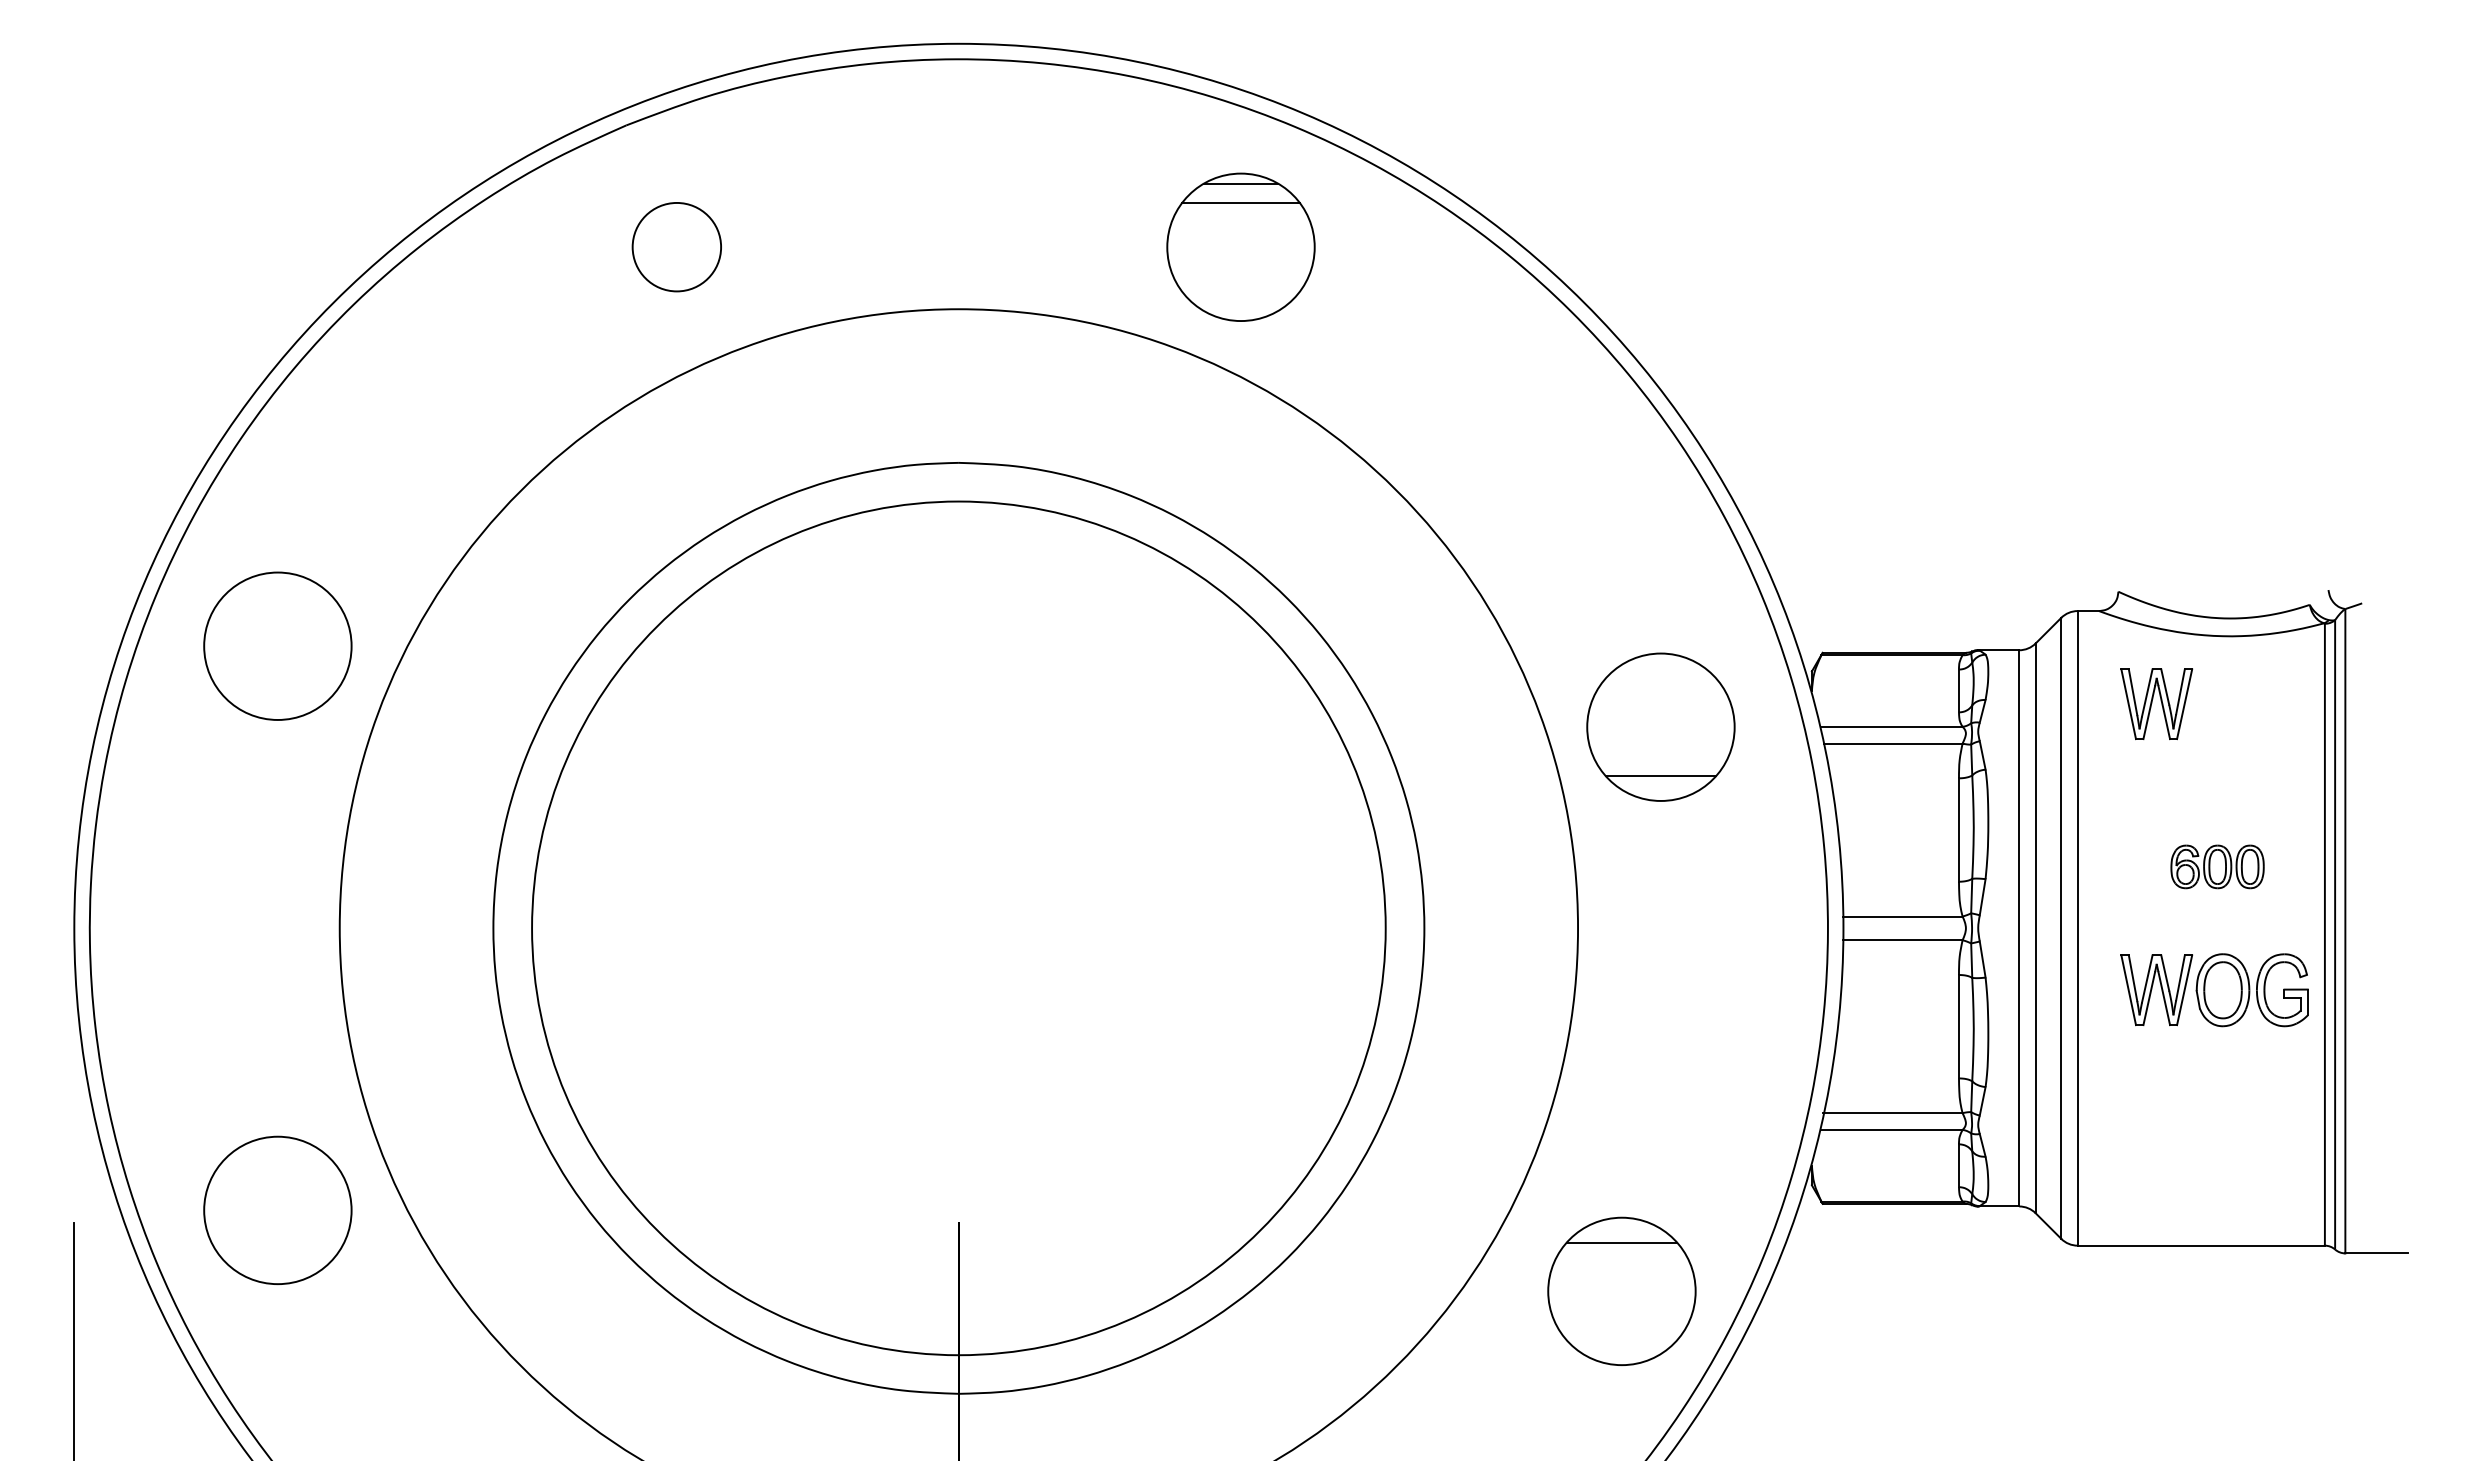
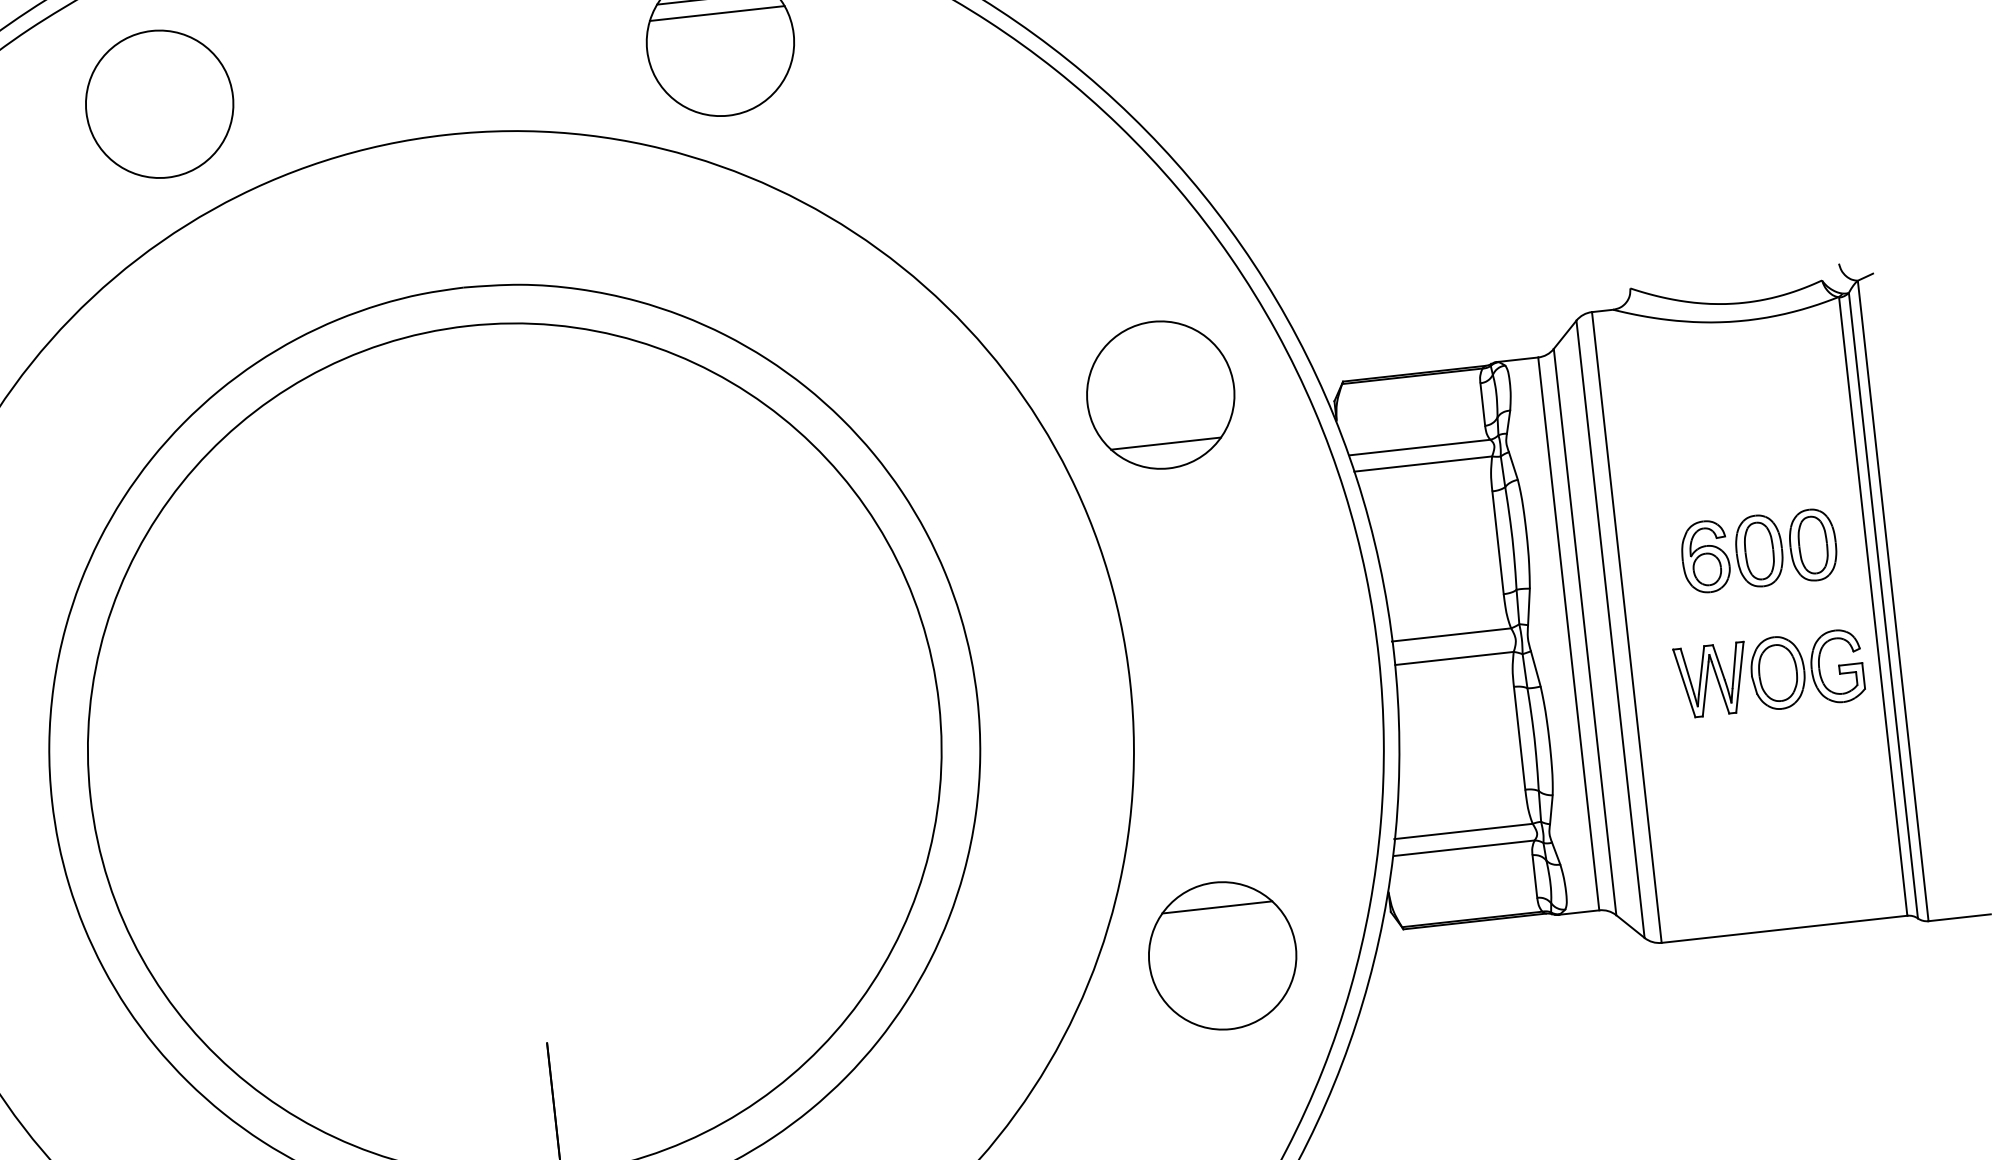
line: (1240, 218) -> (716, 13), added
circle: (676, 246) -> (159, 103), size x1.67
part: (2156, 704) -> (1680, 396), removed
part: (1660, 726) -> (1160, 394), moved
part: (2217, 866) -> (1759, 550), size x1.67
part: (1621, 1290) -> (1222, 955), moved

